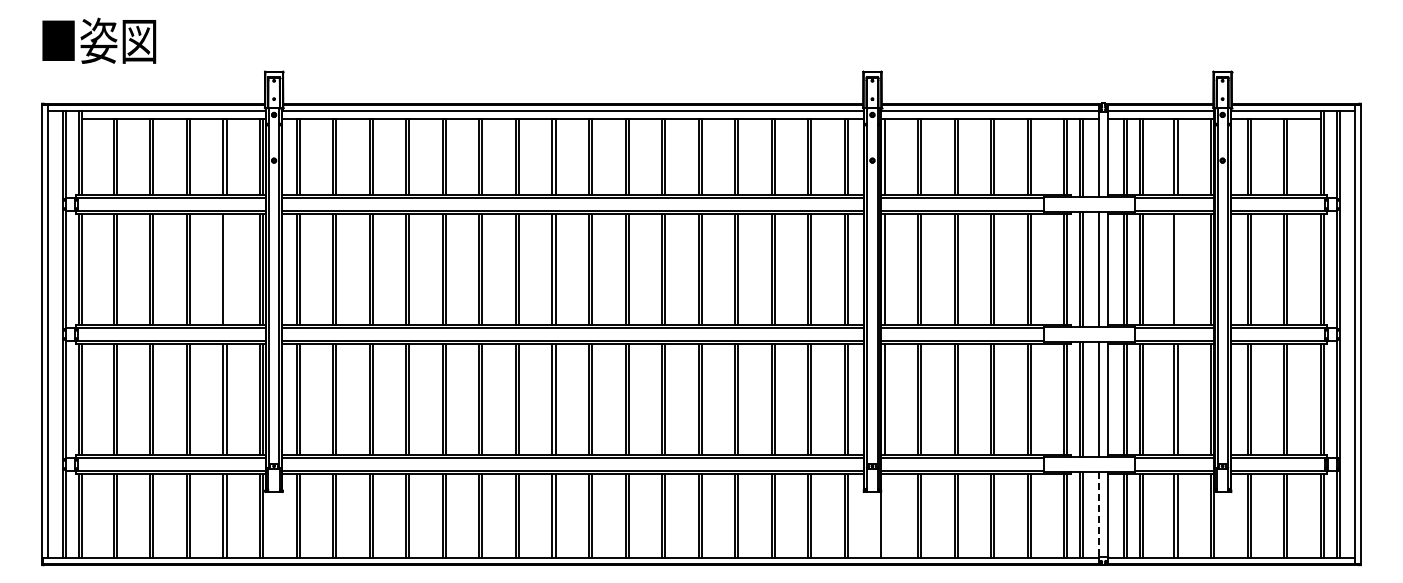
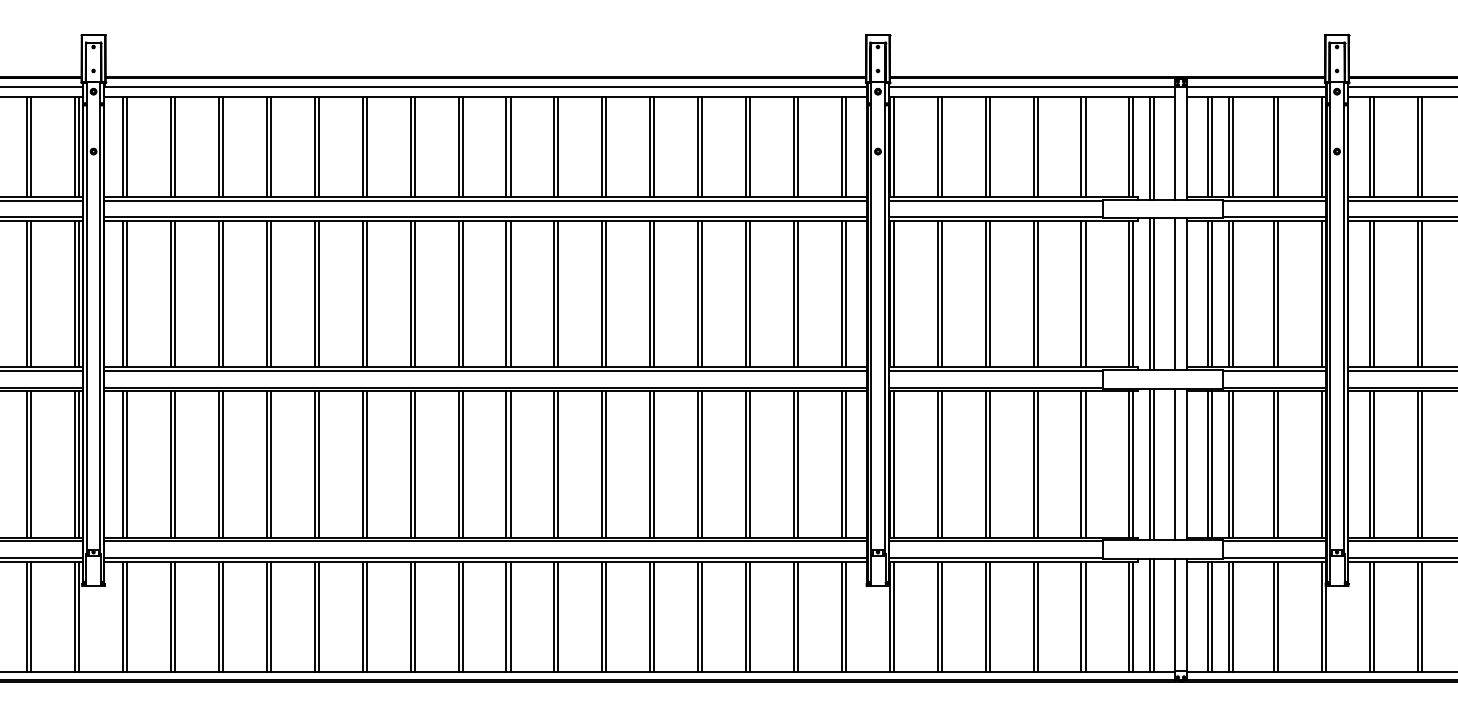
line: (226, 269) -> (31, 294), added
line: (1177, 269) -> (1277, 294), added
line: (1099, 514) -> (1175, 615), dashed -> solid
line: (884, 515) -> (893, 616), added

